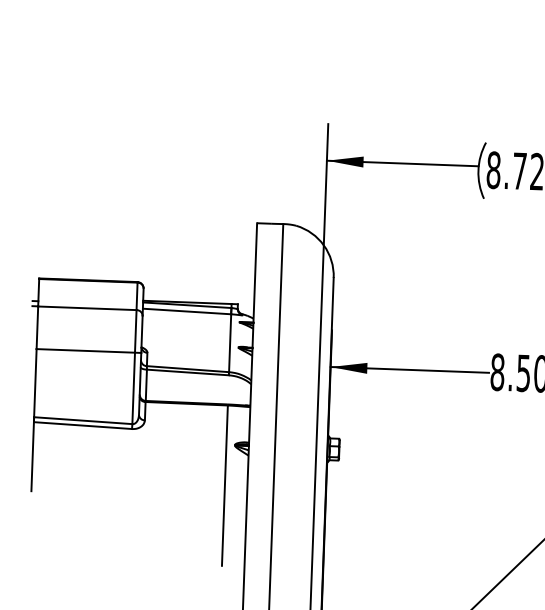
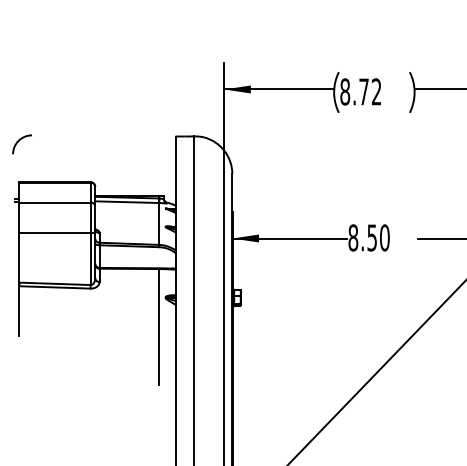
arc: (41, 222) -> (19, 141), added

